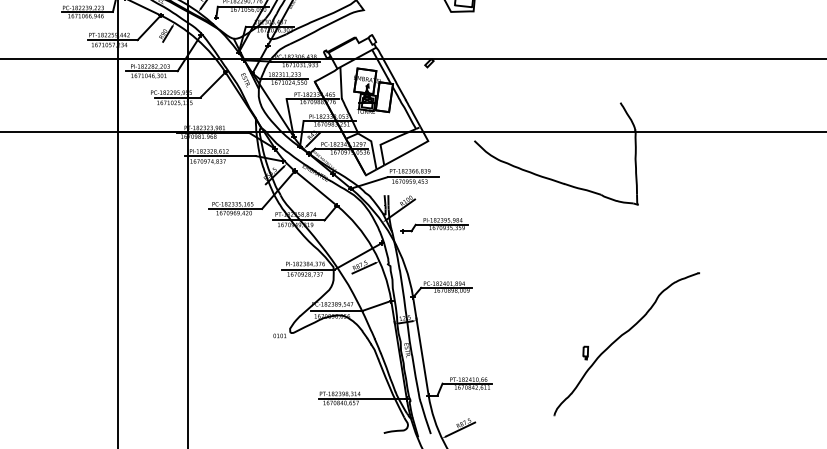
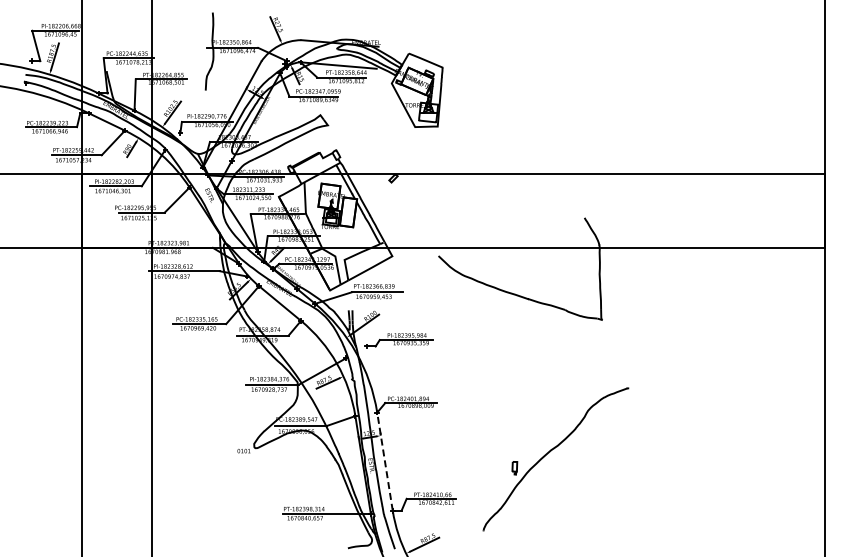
part: (621, 337) -> (550, 452), moved
line: (421, 346) -> (385, 461), solid -> dashed

